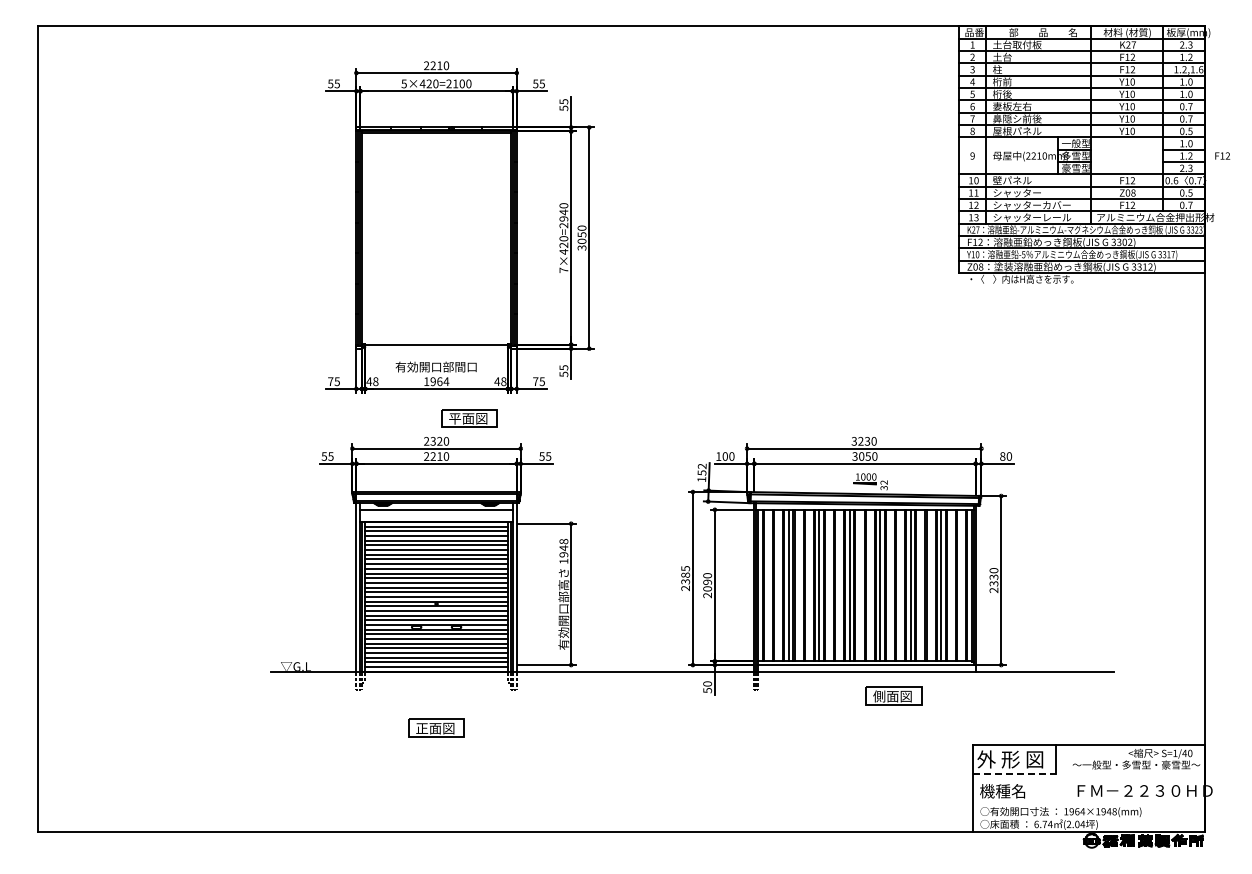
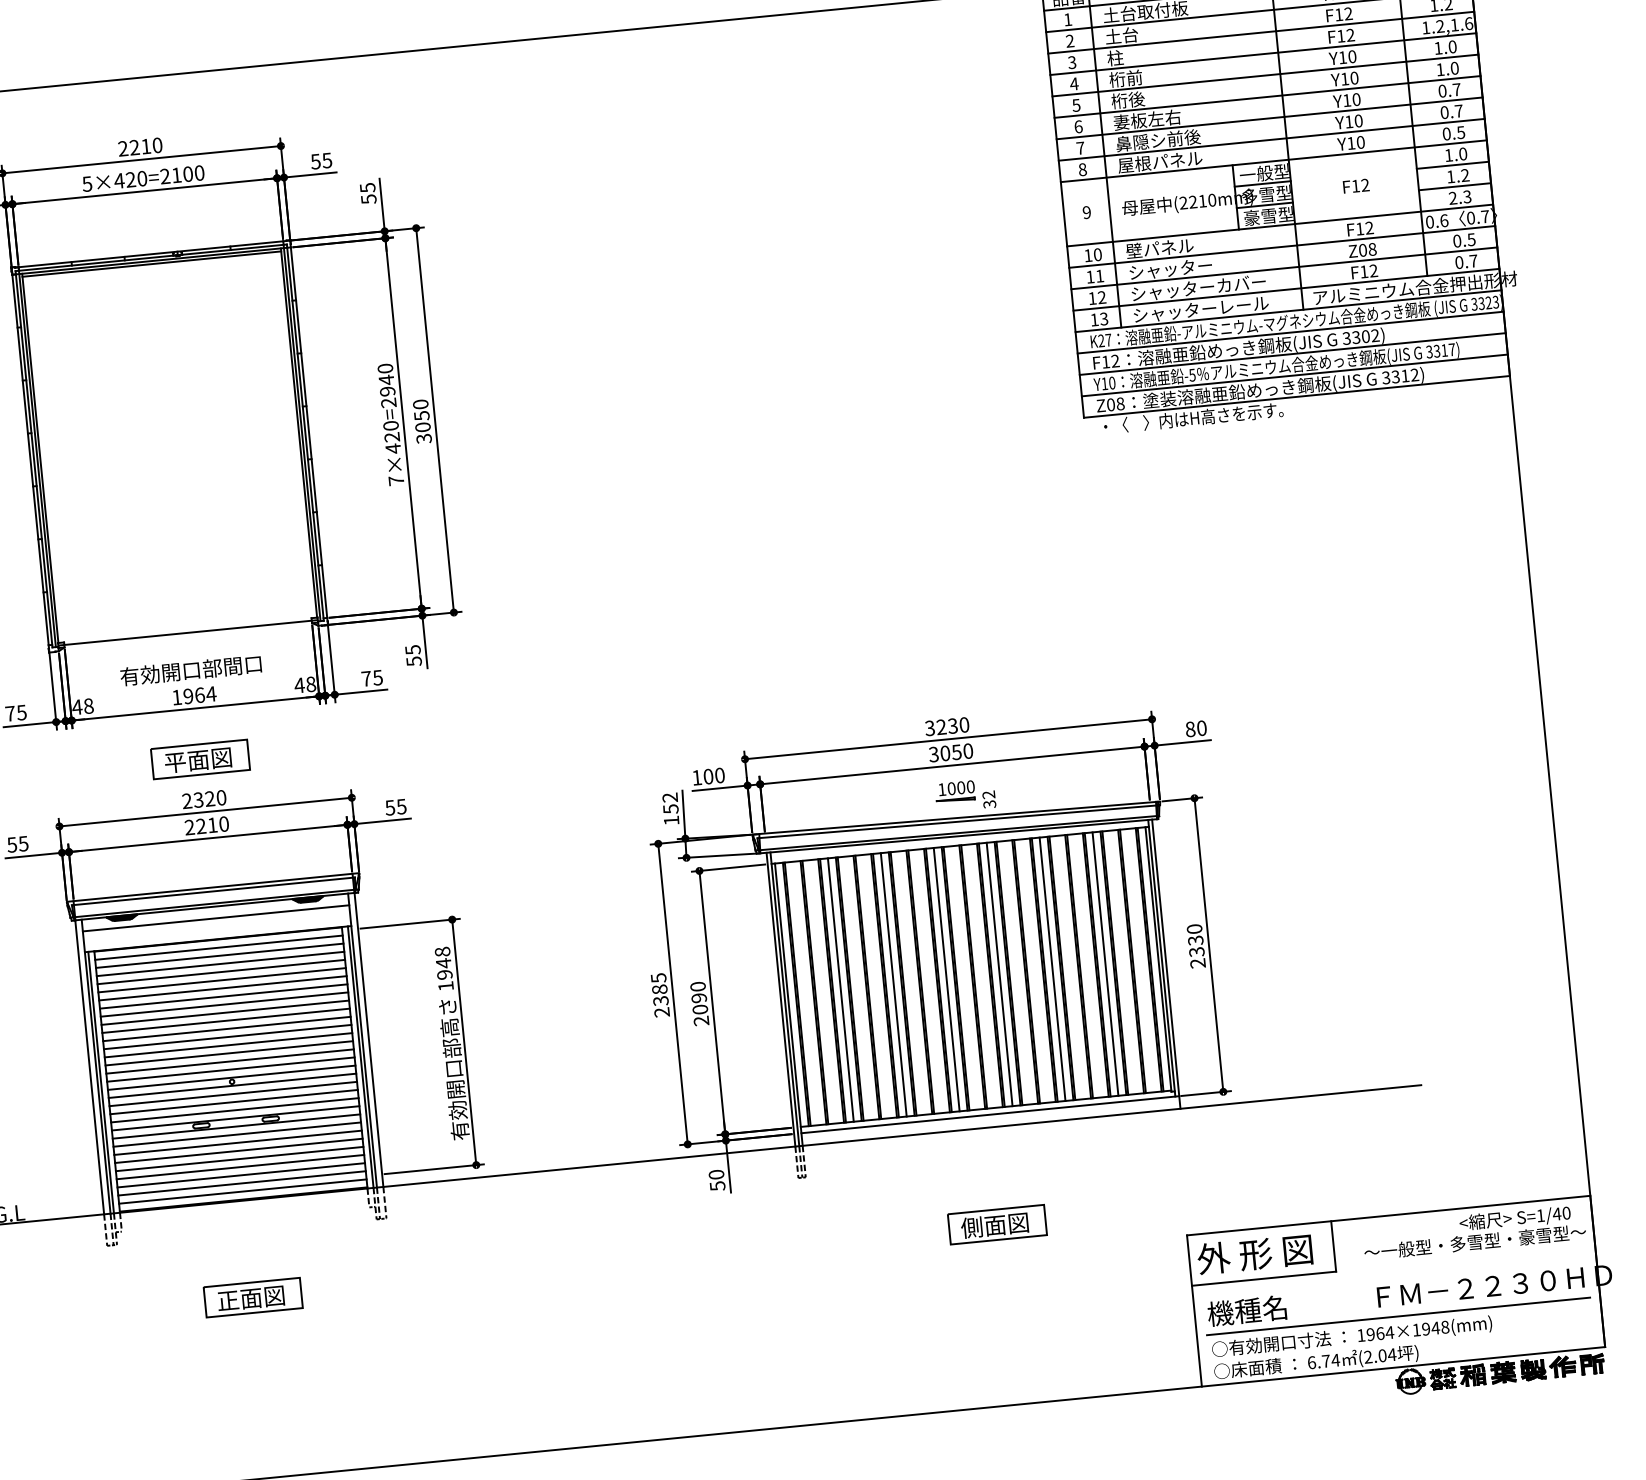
text: (1222, 155) -> (1355, 185), moved
part: (469, 418) -> (200, 759), moved
part: (893, 695) -> (996, 1223), moved
line: (1014, 773) -> (1264, 1277), dashed -> solid
line: (1088, 802) -> (1398, 1315), added

